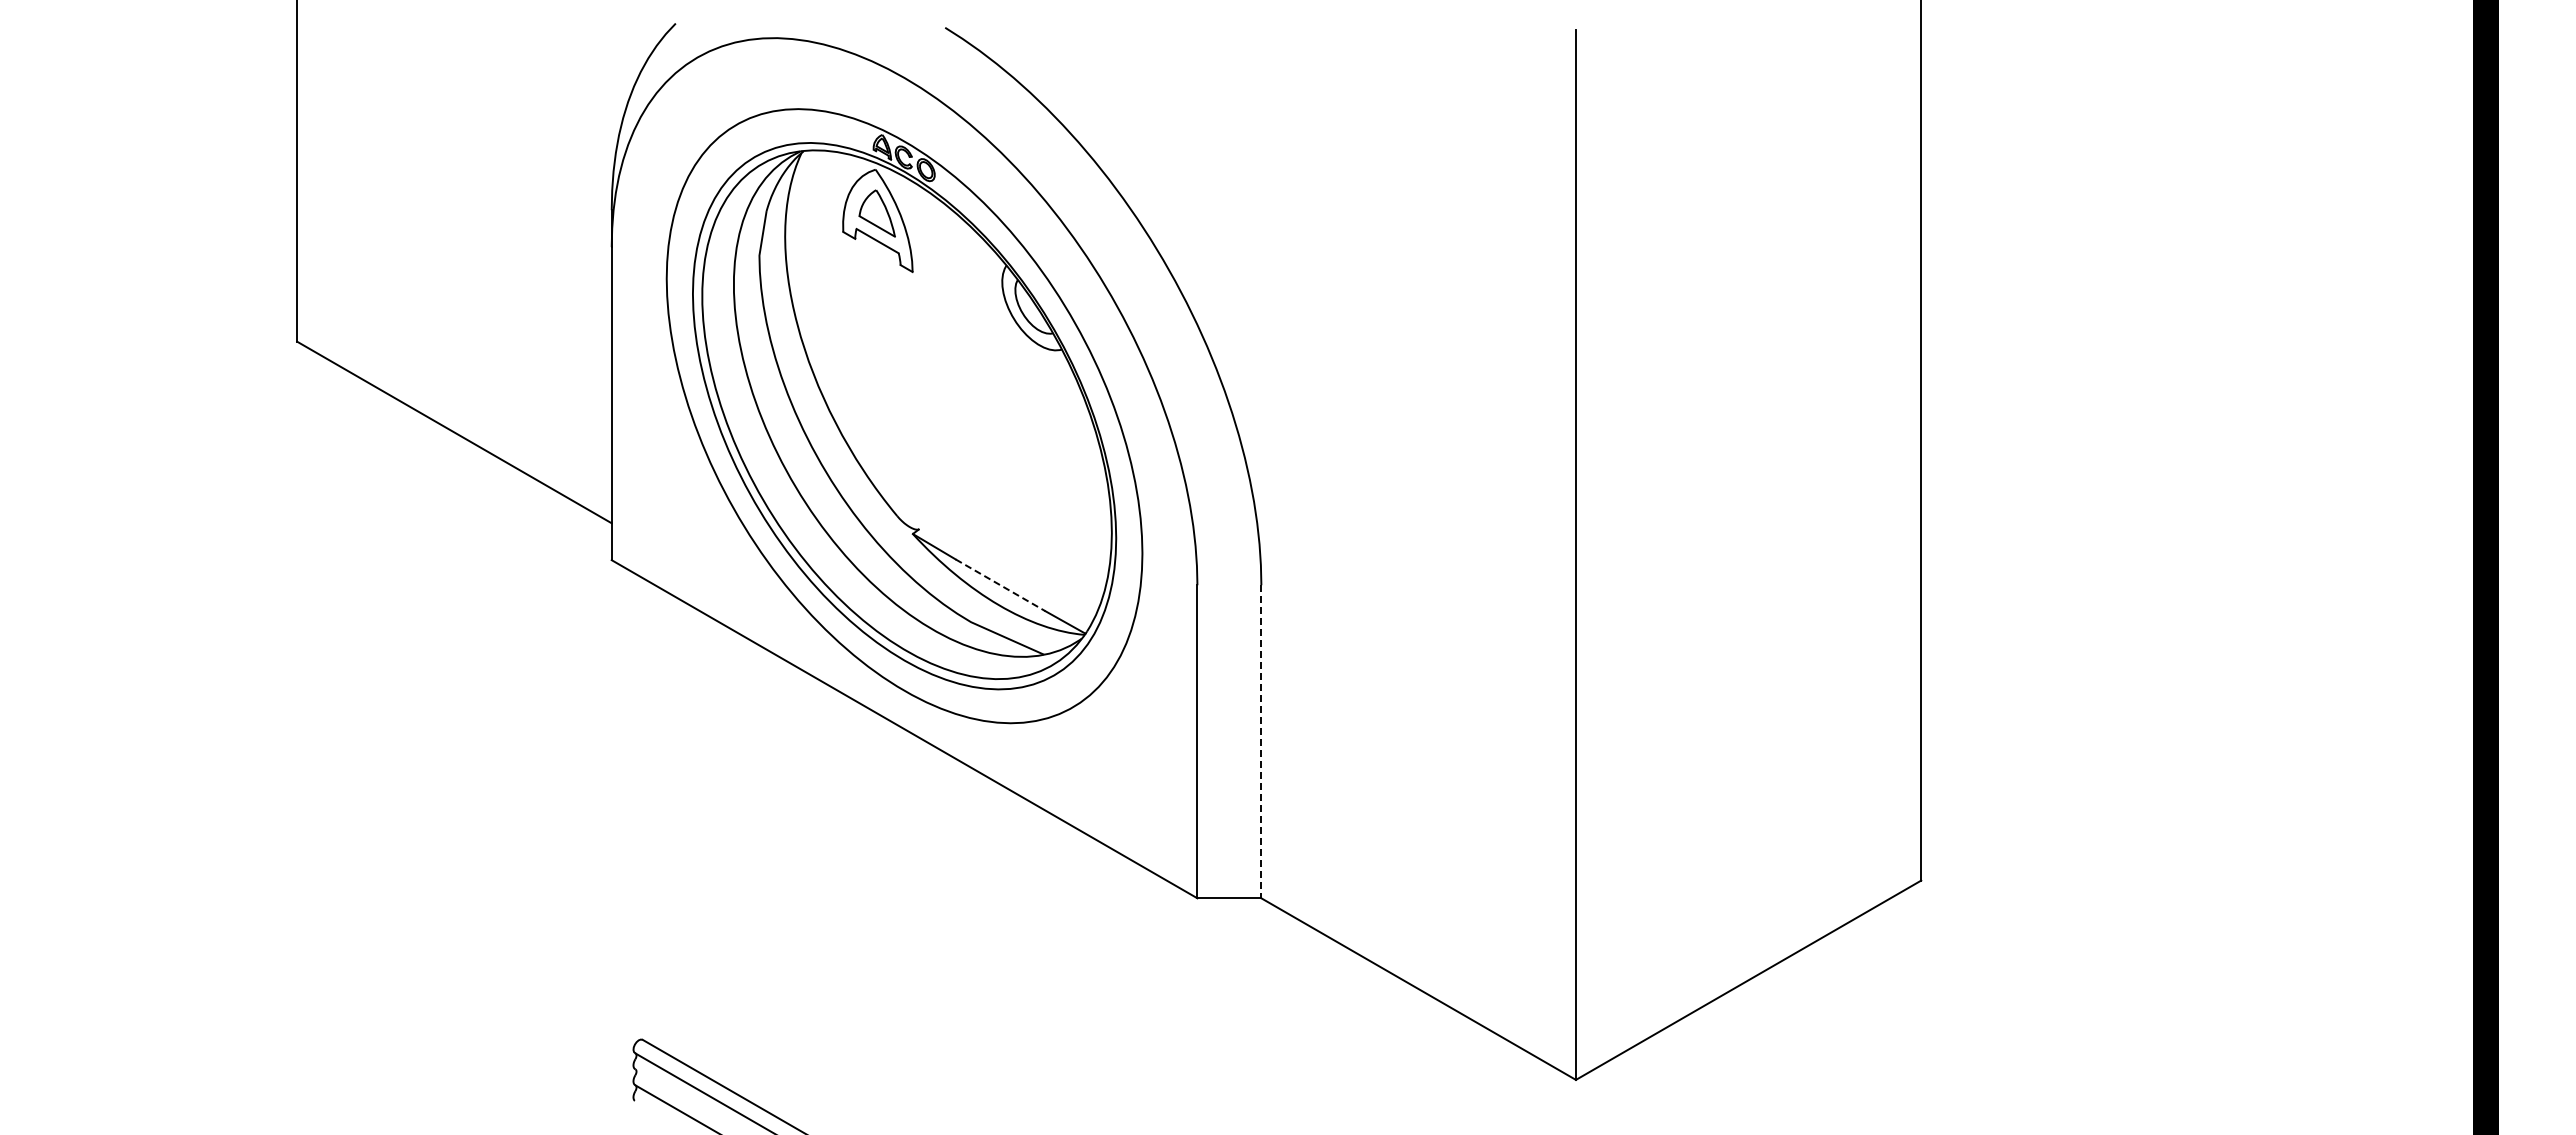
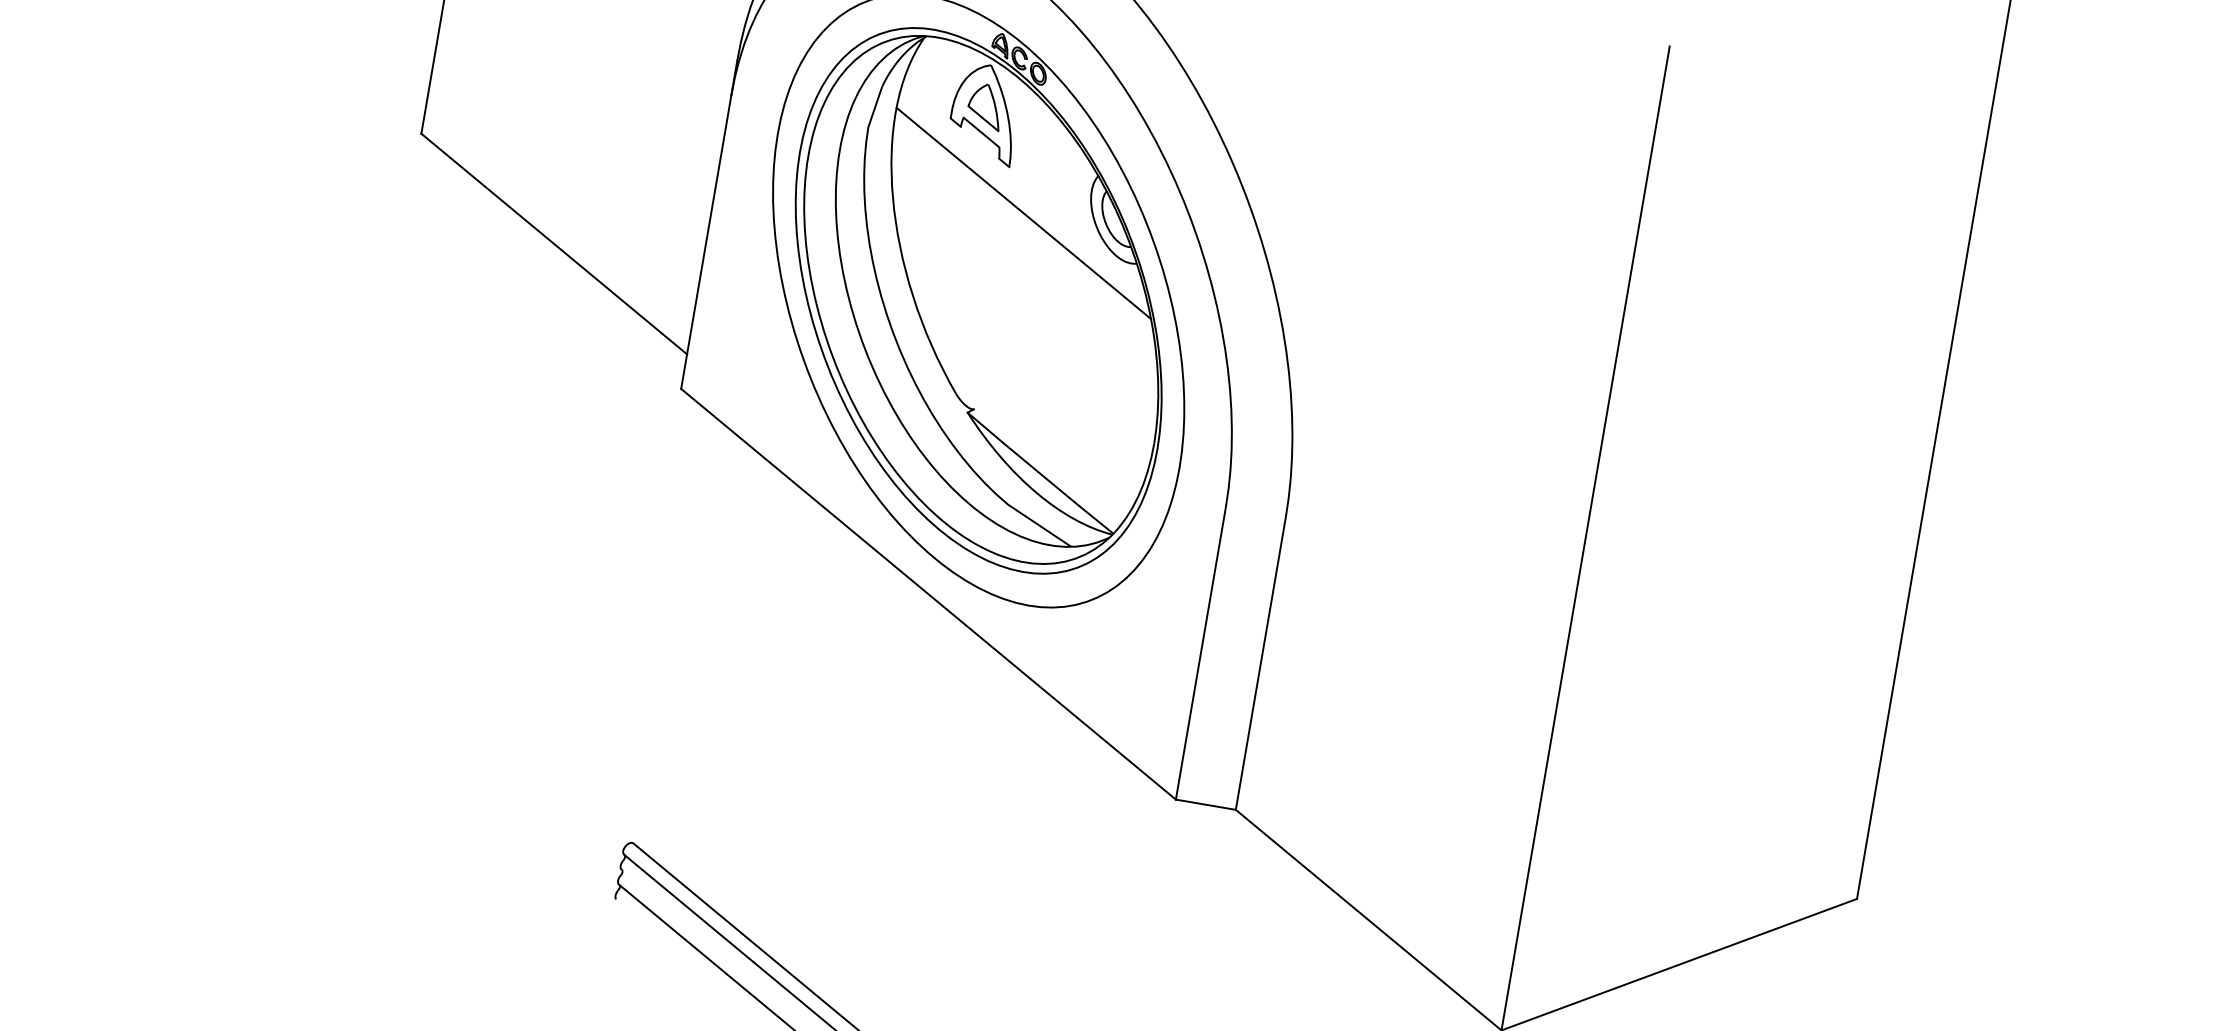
line: (935, 317) -> (1023, 213), added
line: (1000, 585) -> (1041, 474), dashed -> solid
line: (1261, 741) -> (1261, 662), dashed -> solid

